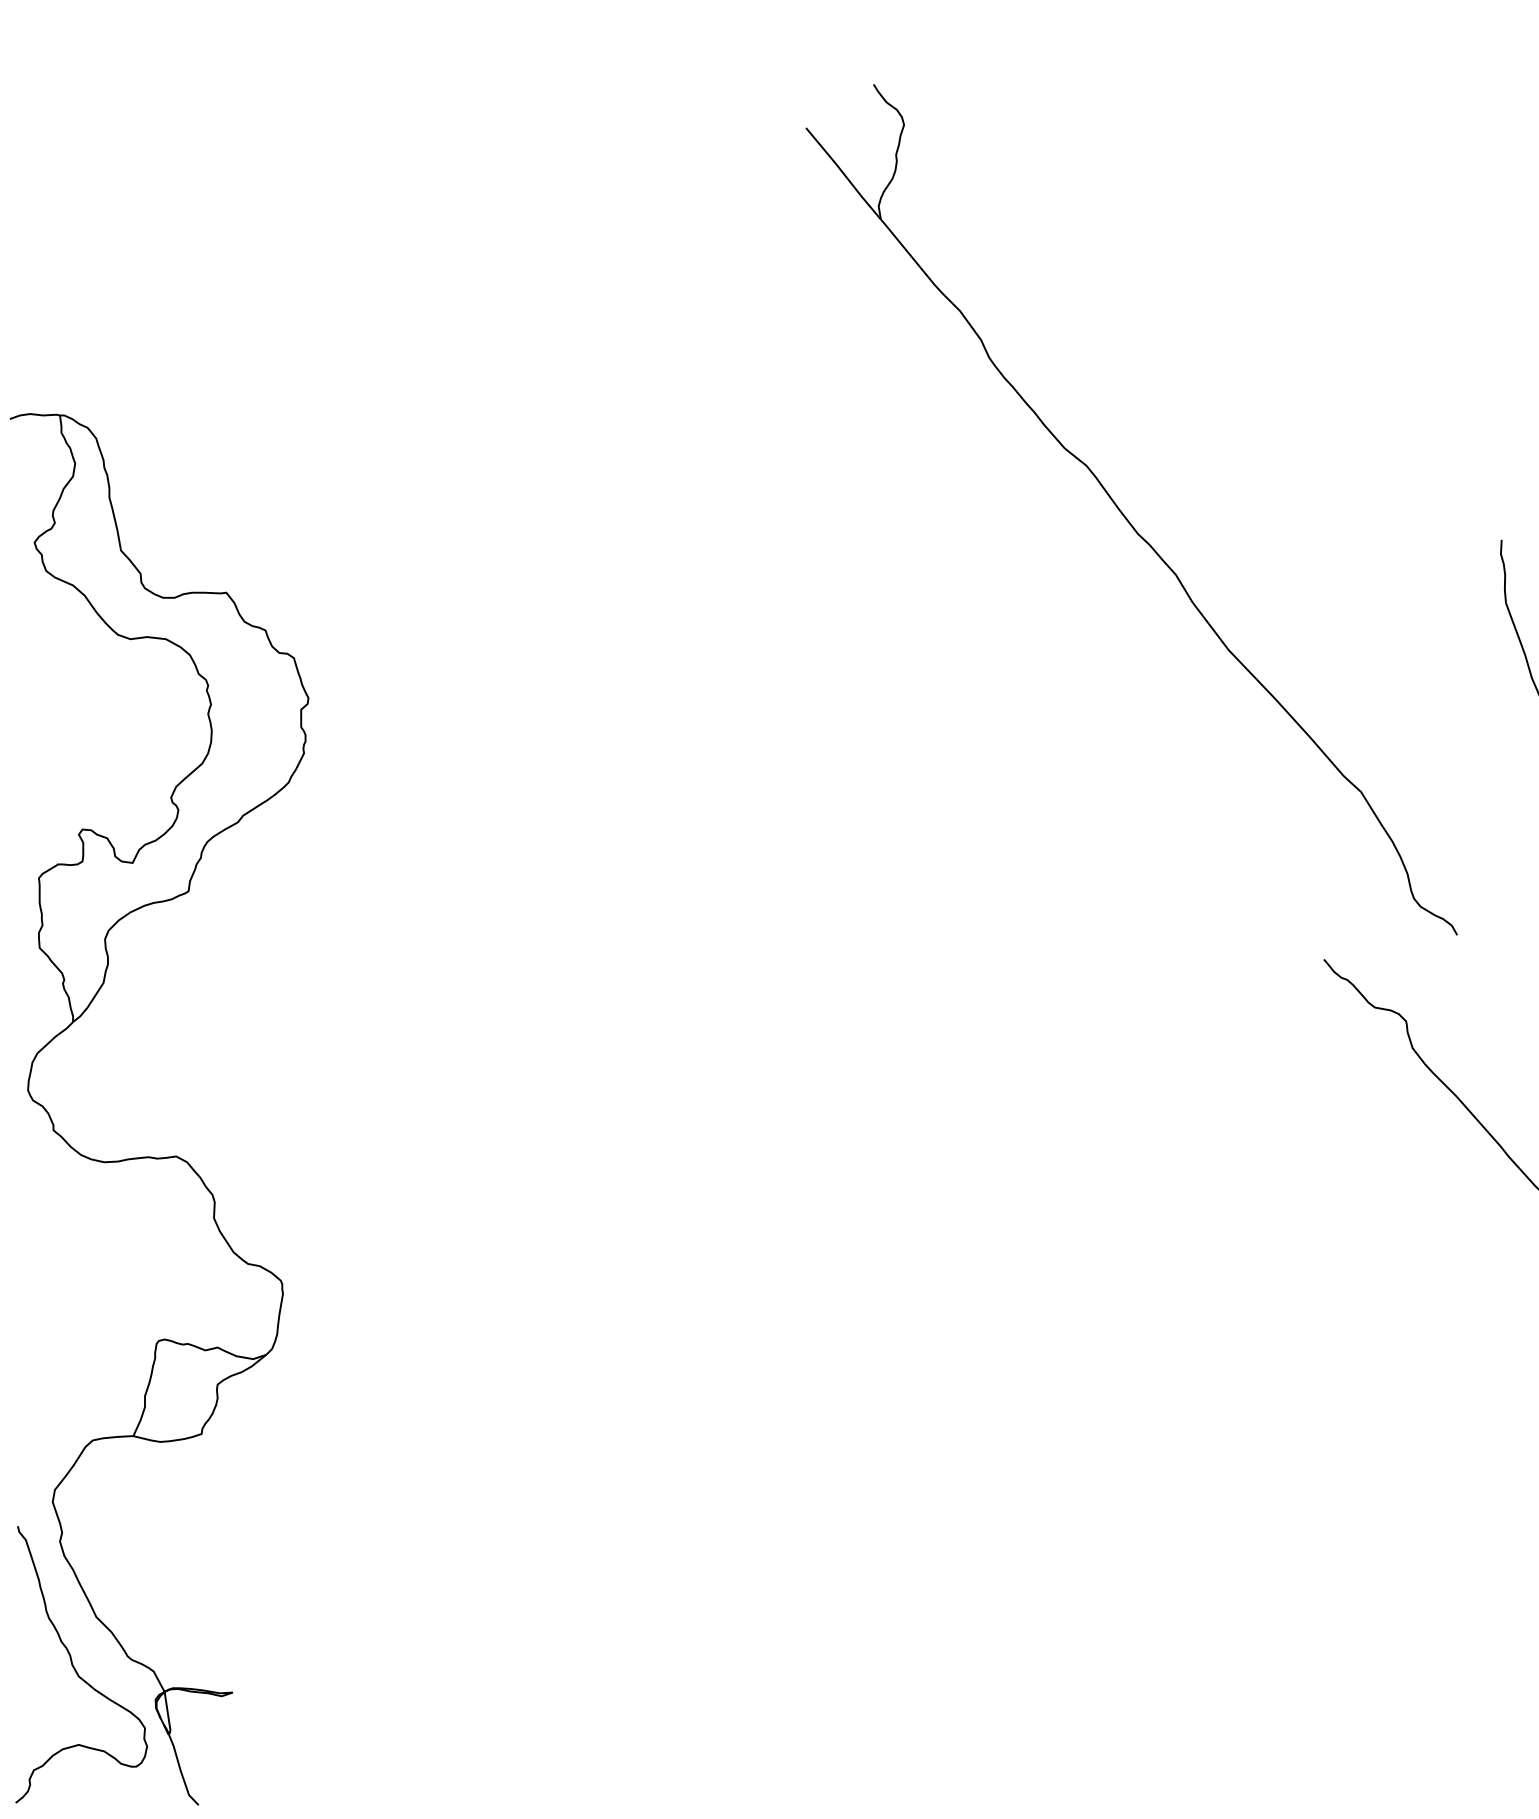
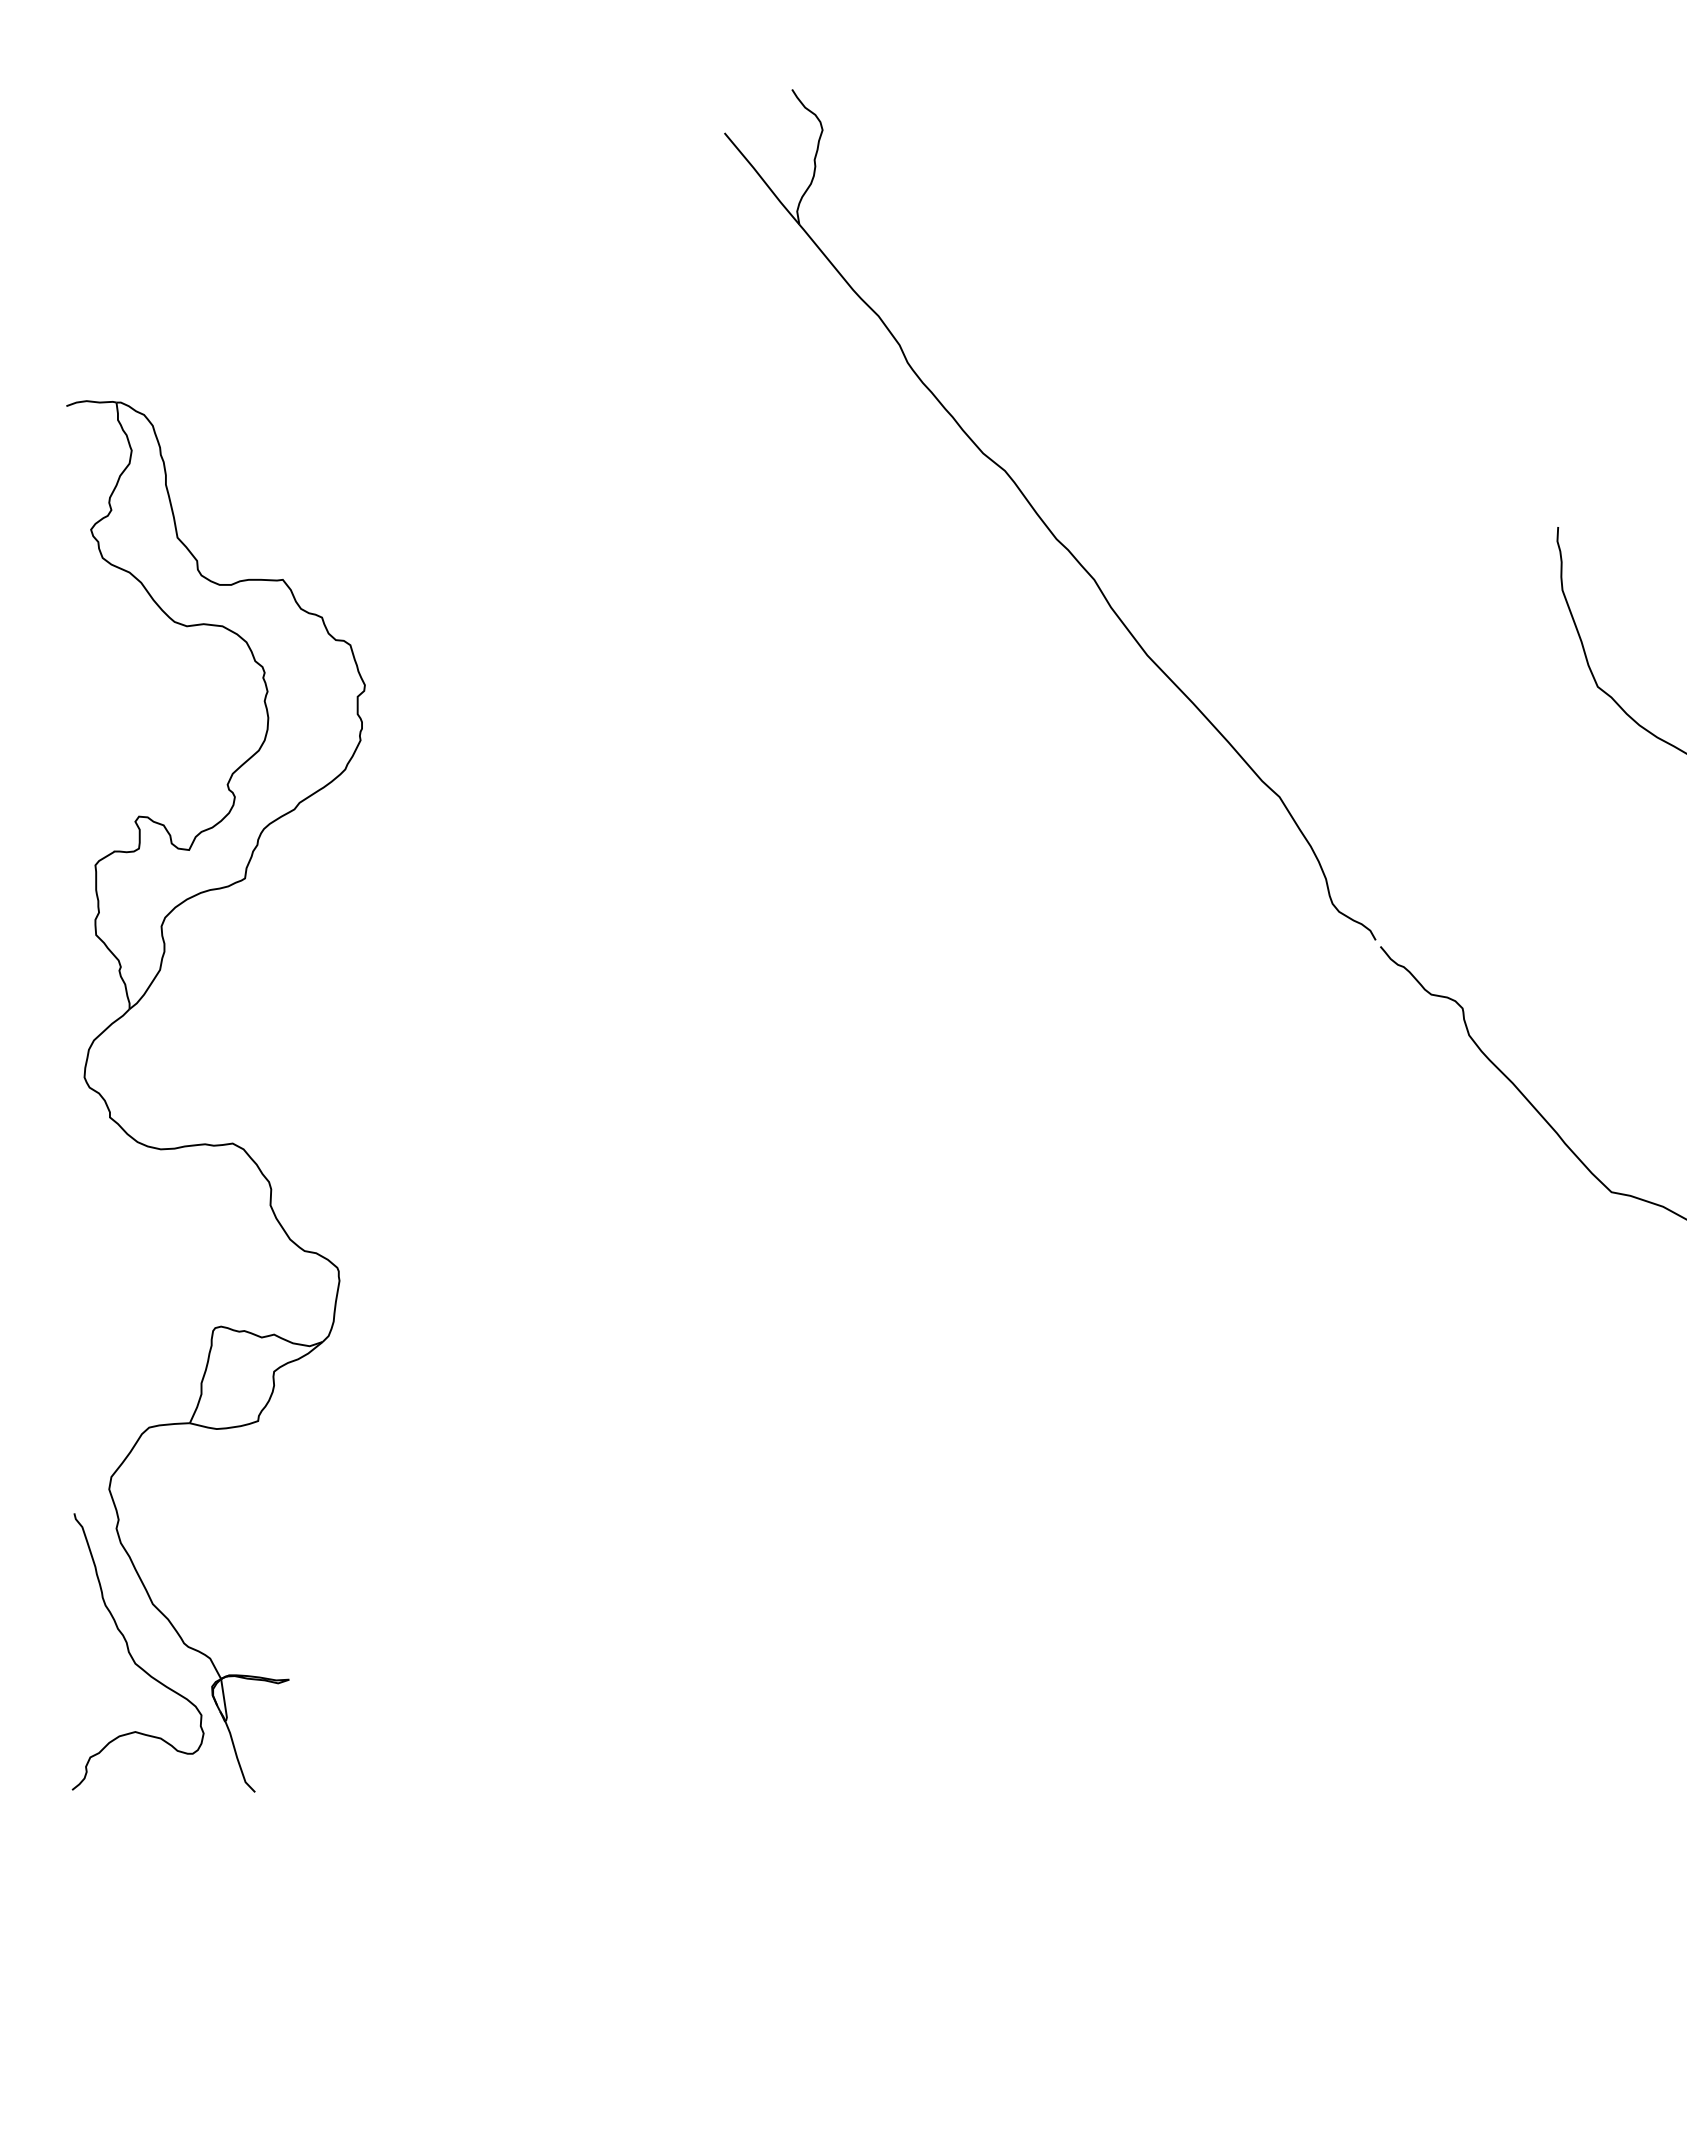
part: (1125, 515) -> (1043, 520), moved

